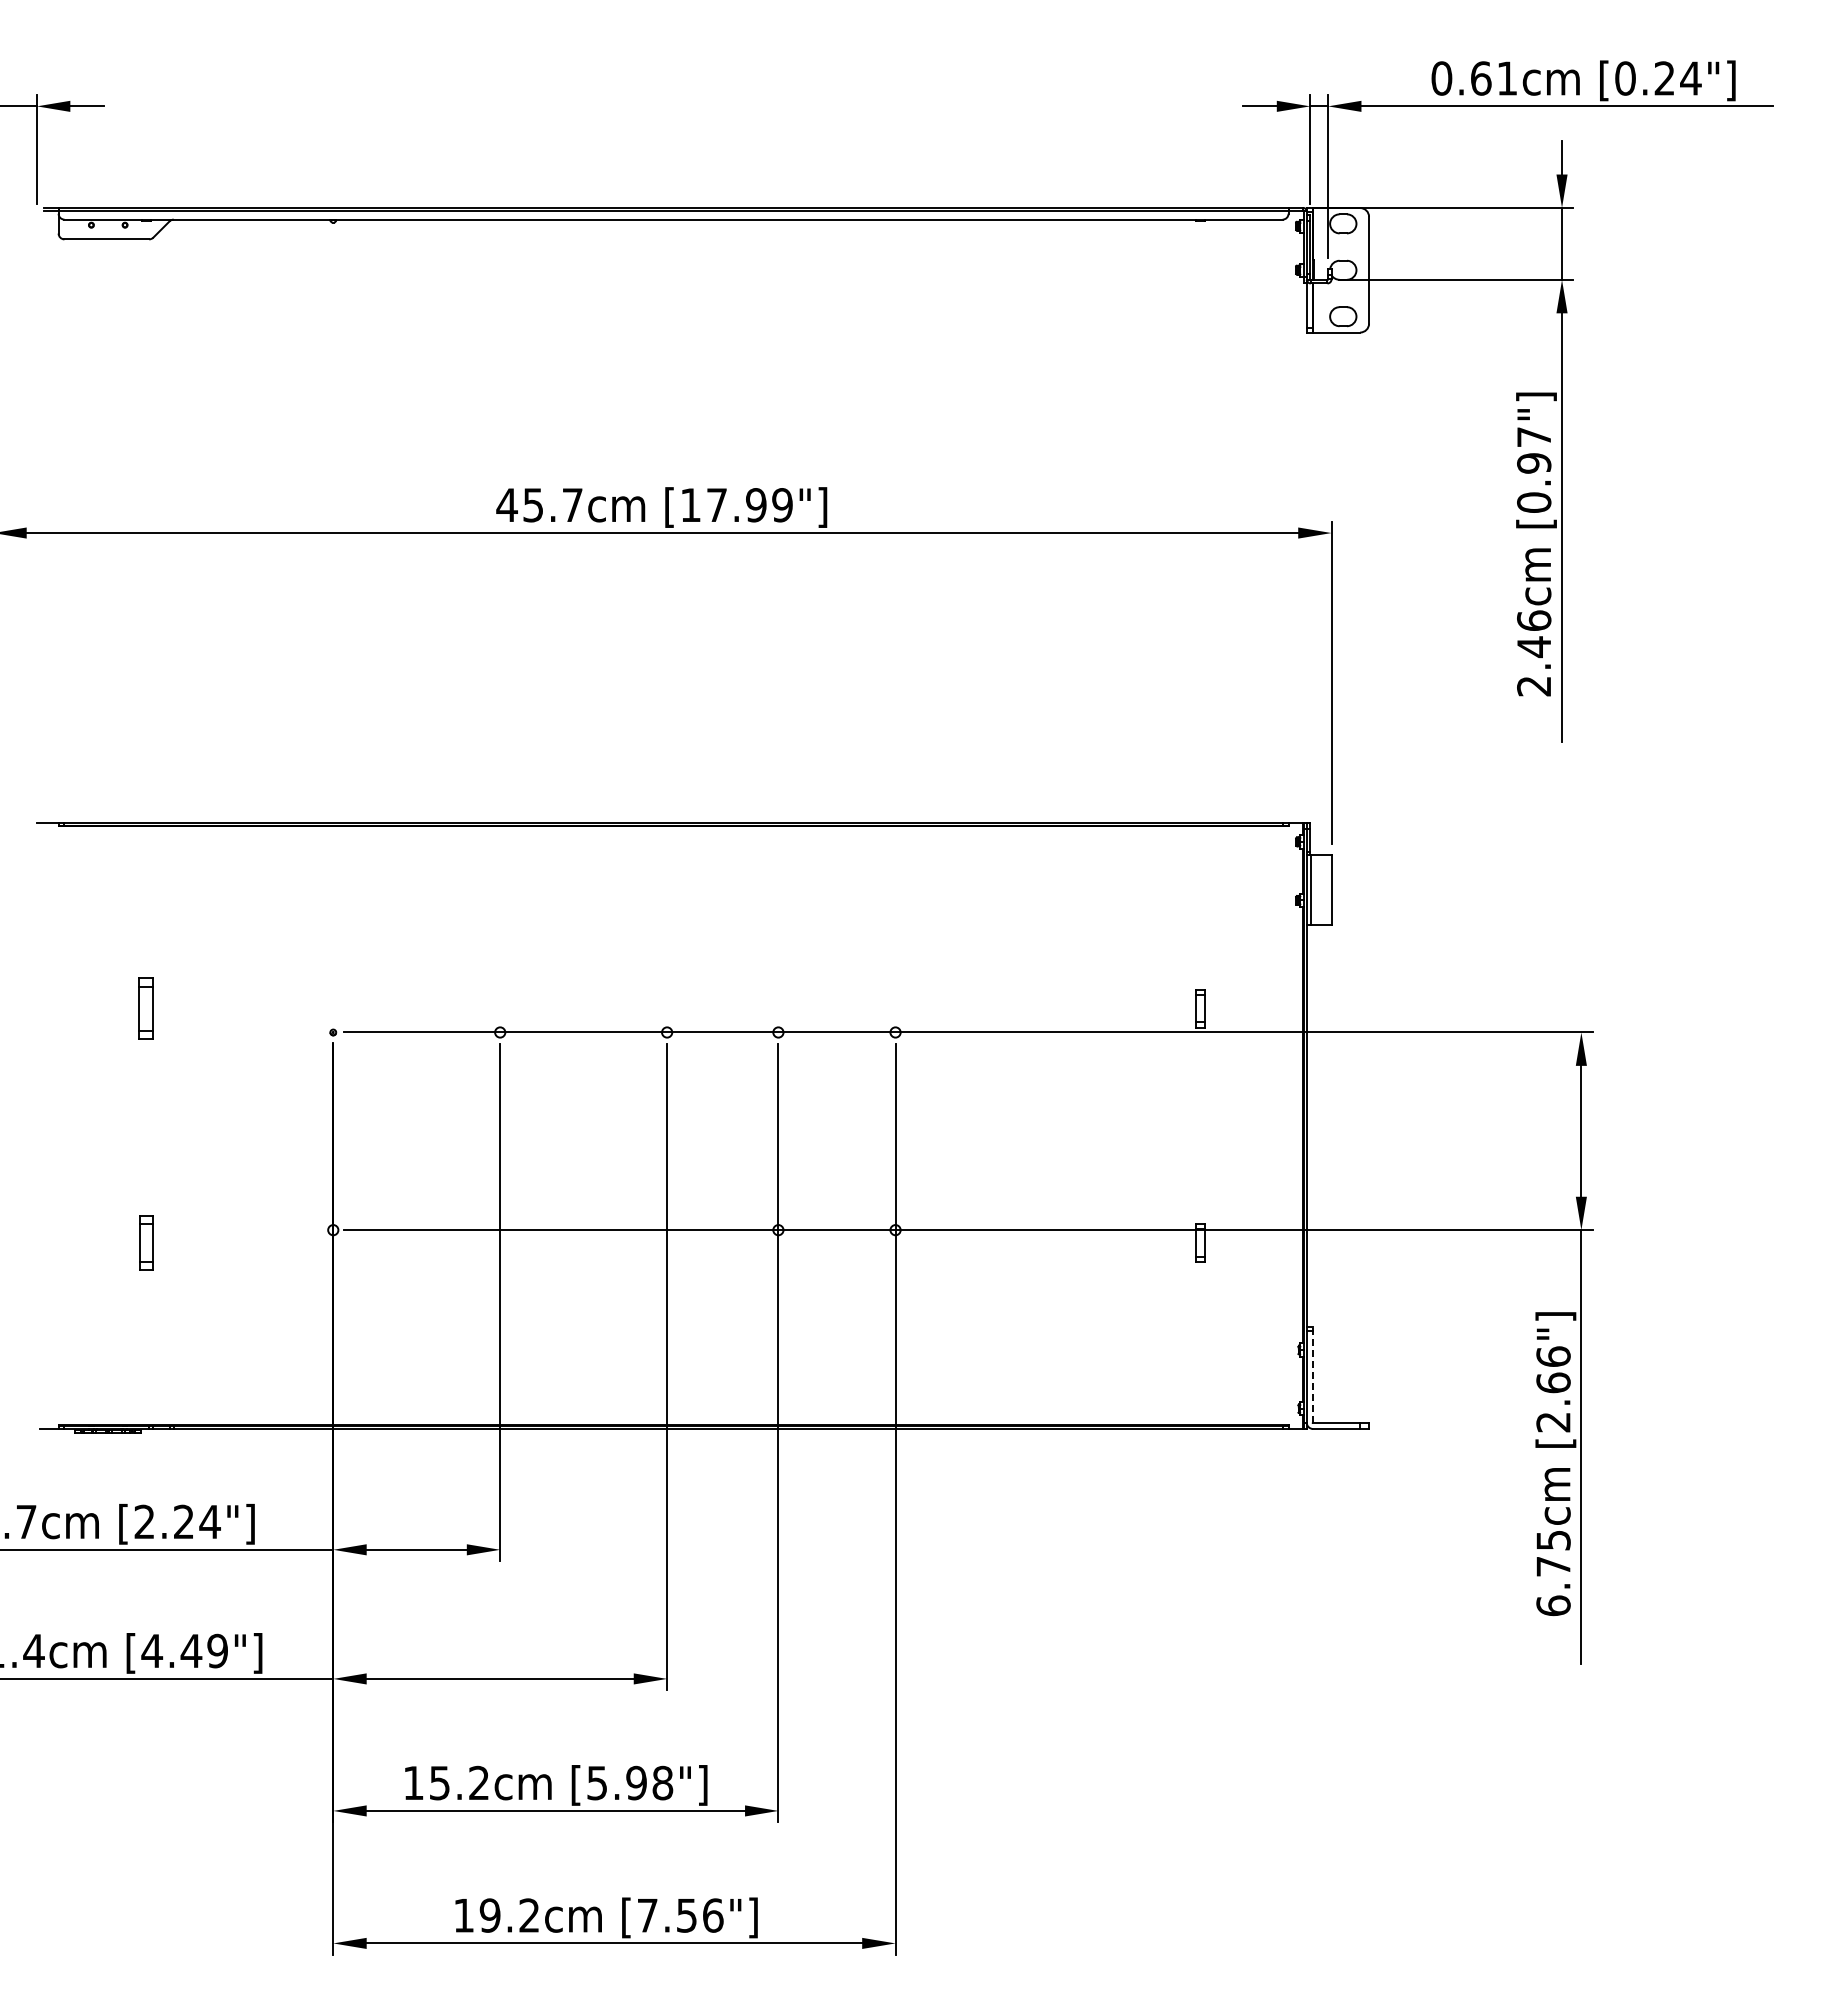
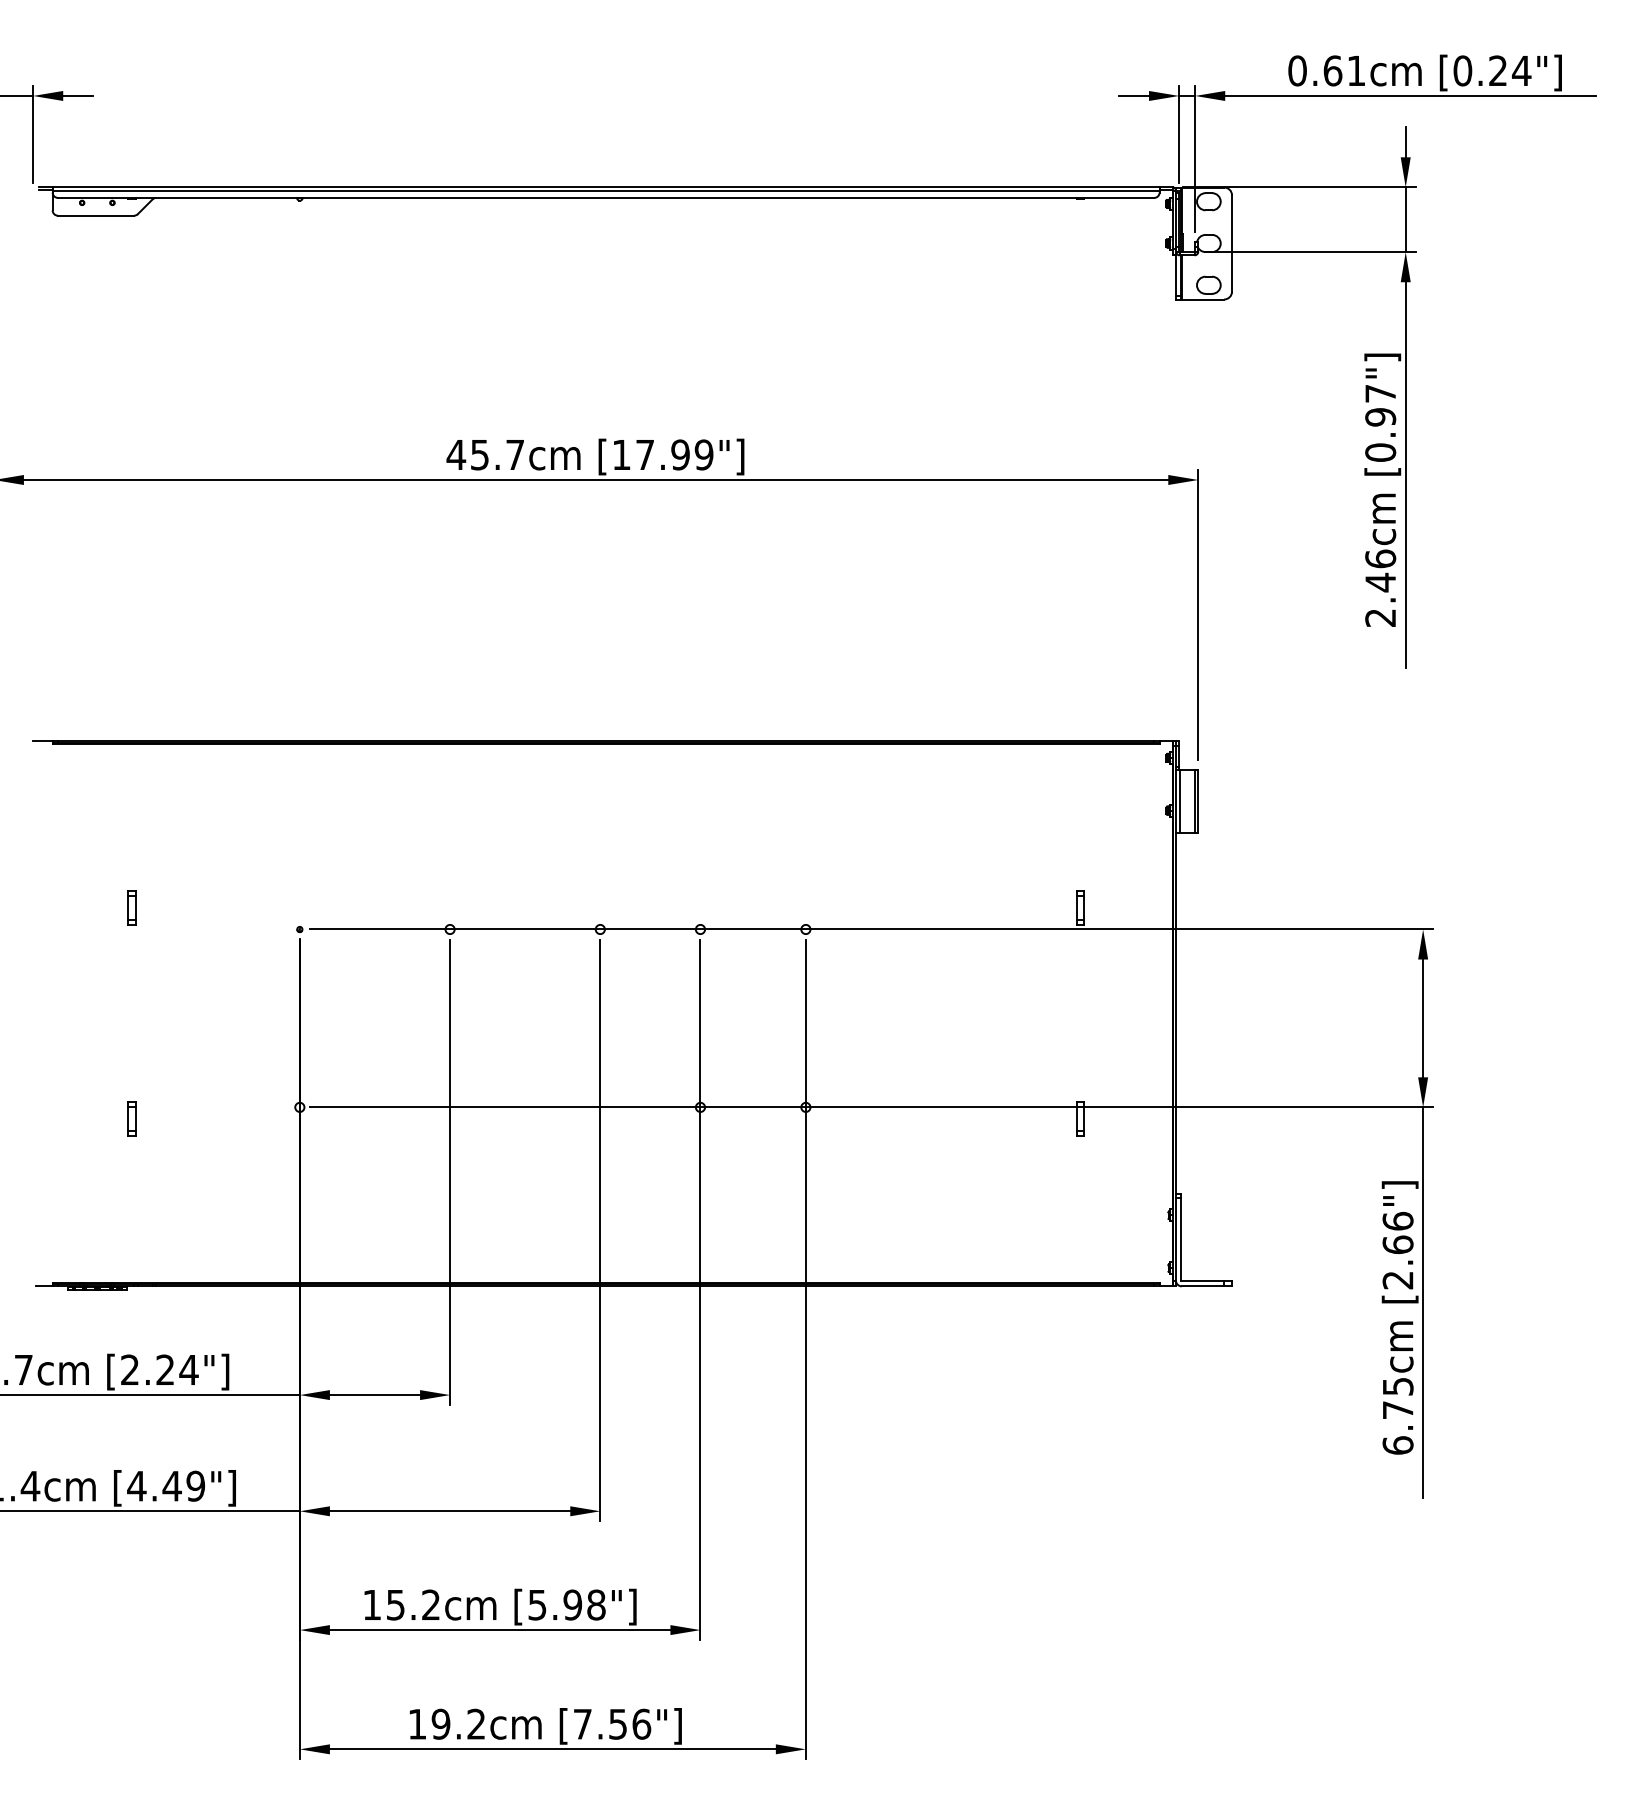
line: (1327, 890) -> (1194, 801), added
part: (146, 1008) -> (131, 907), size x0.62
part: (146, 1242) -> (131, 1118), size x0.71
line: (1312, 1374) -> (1181, 1237), dashed -> solid

